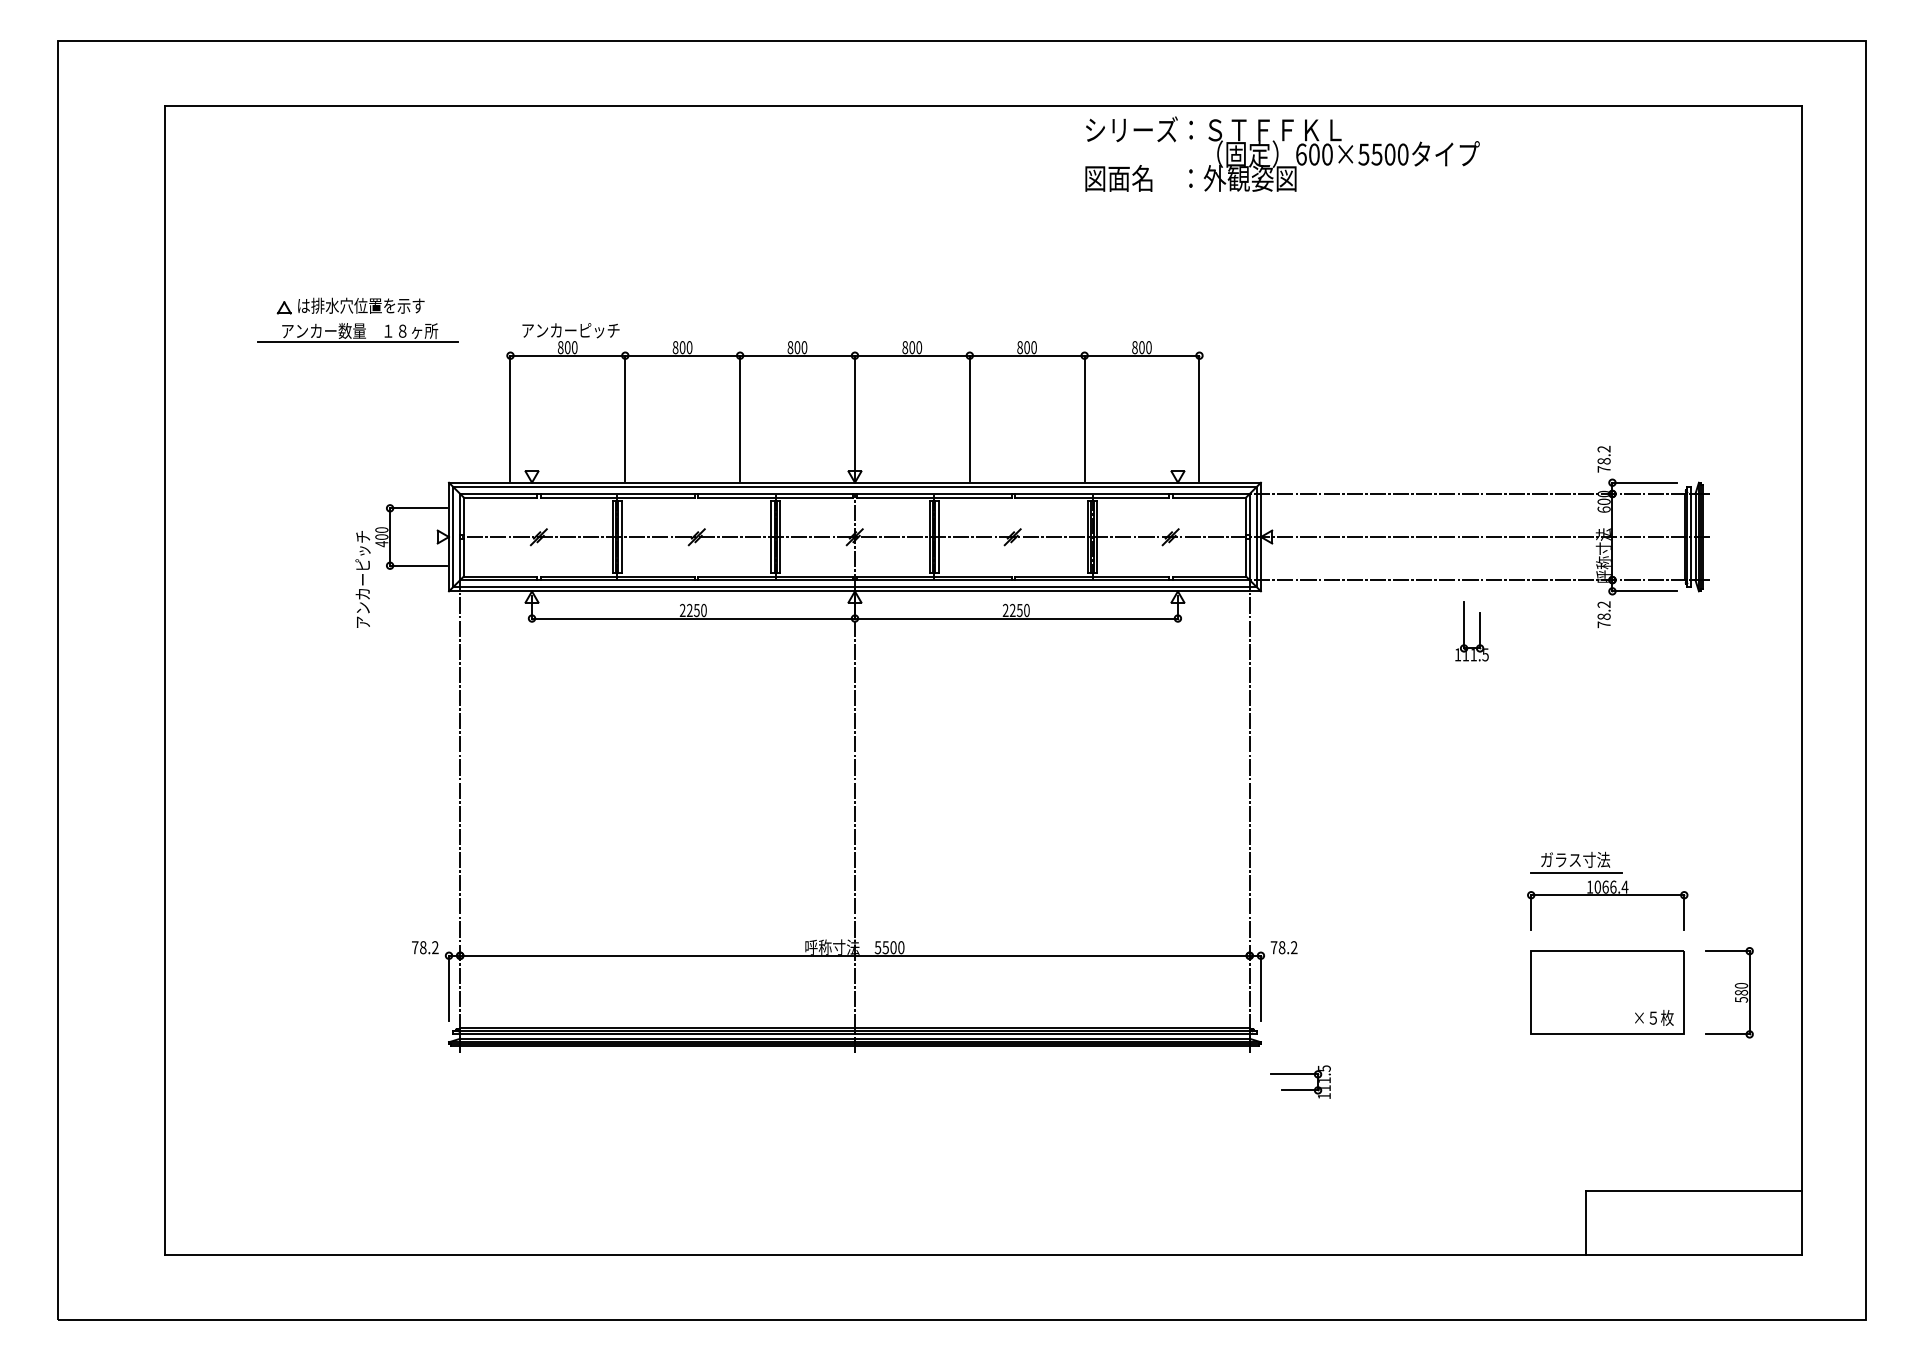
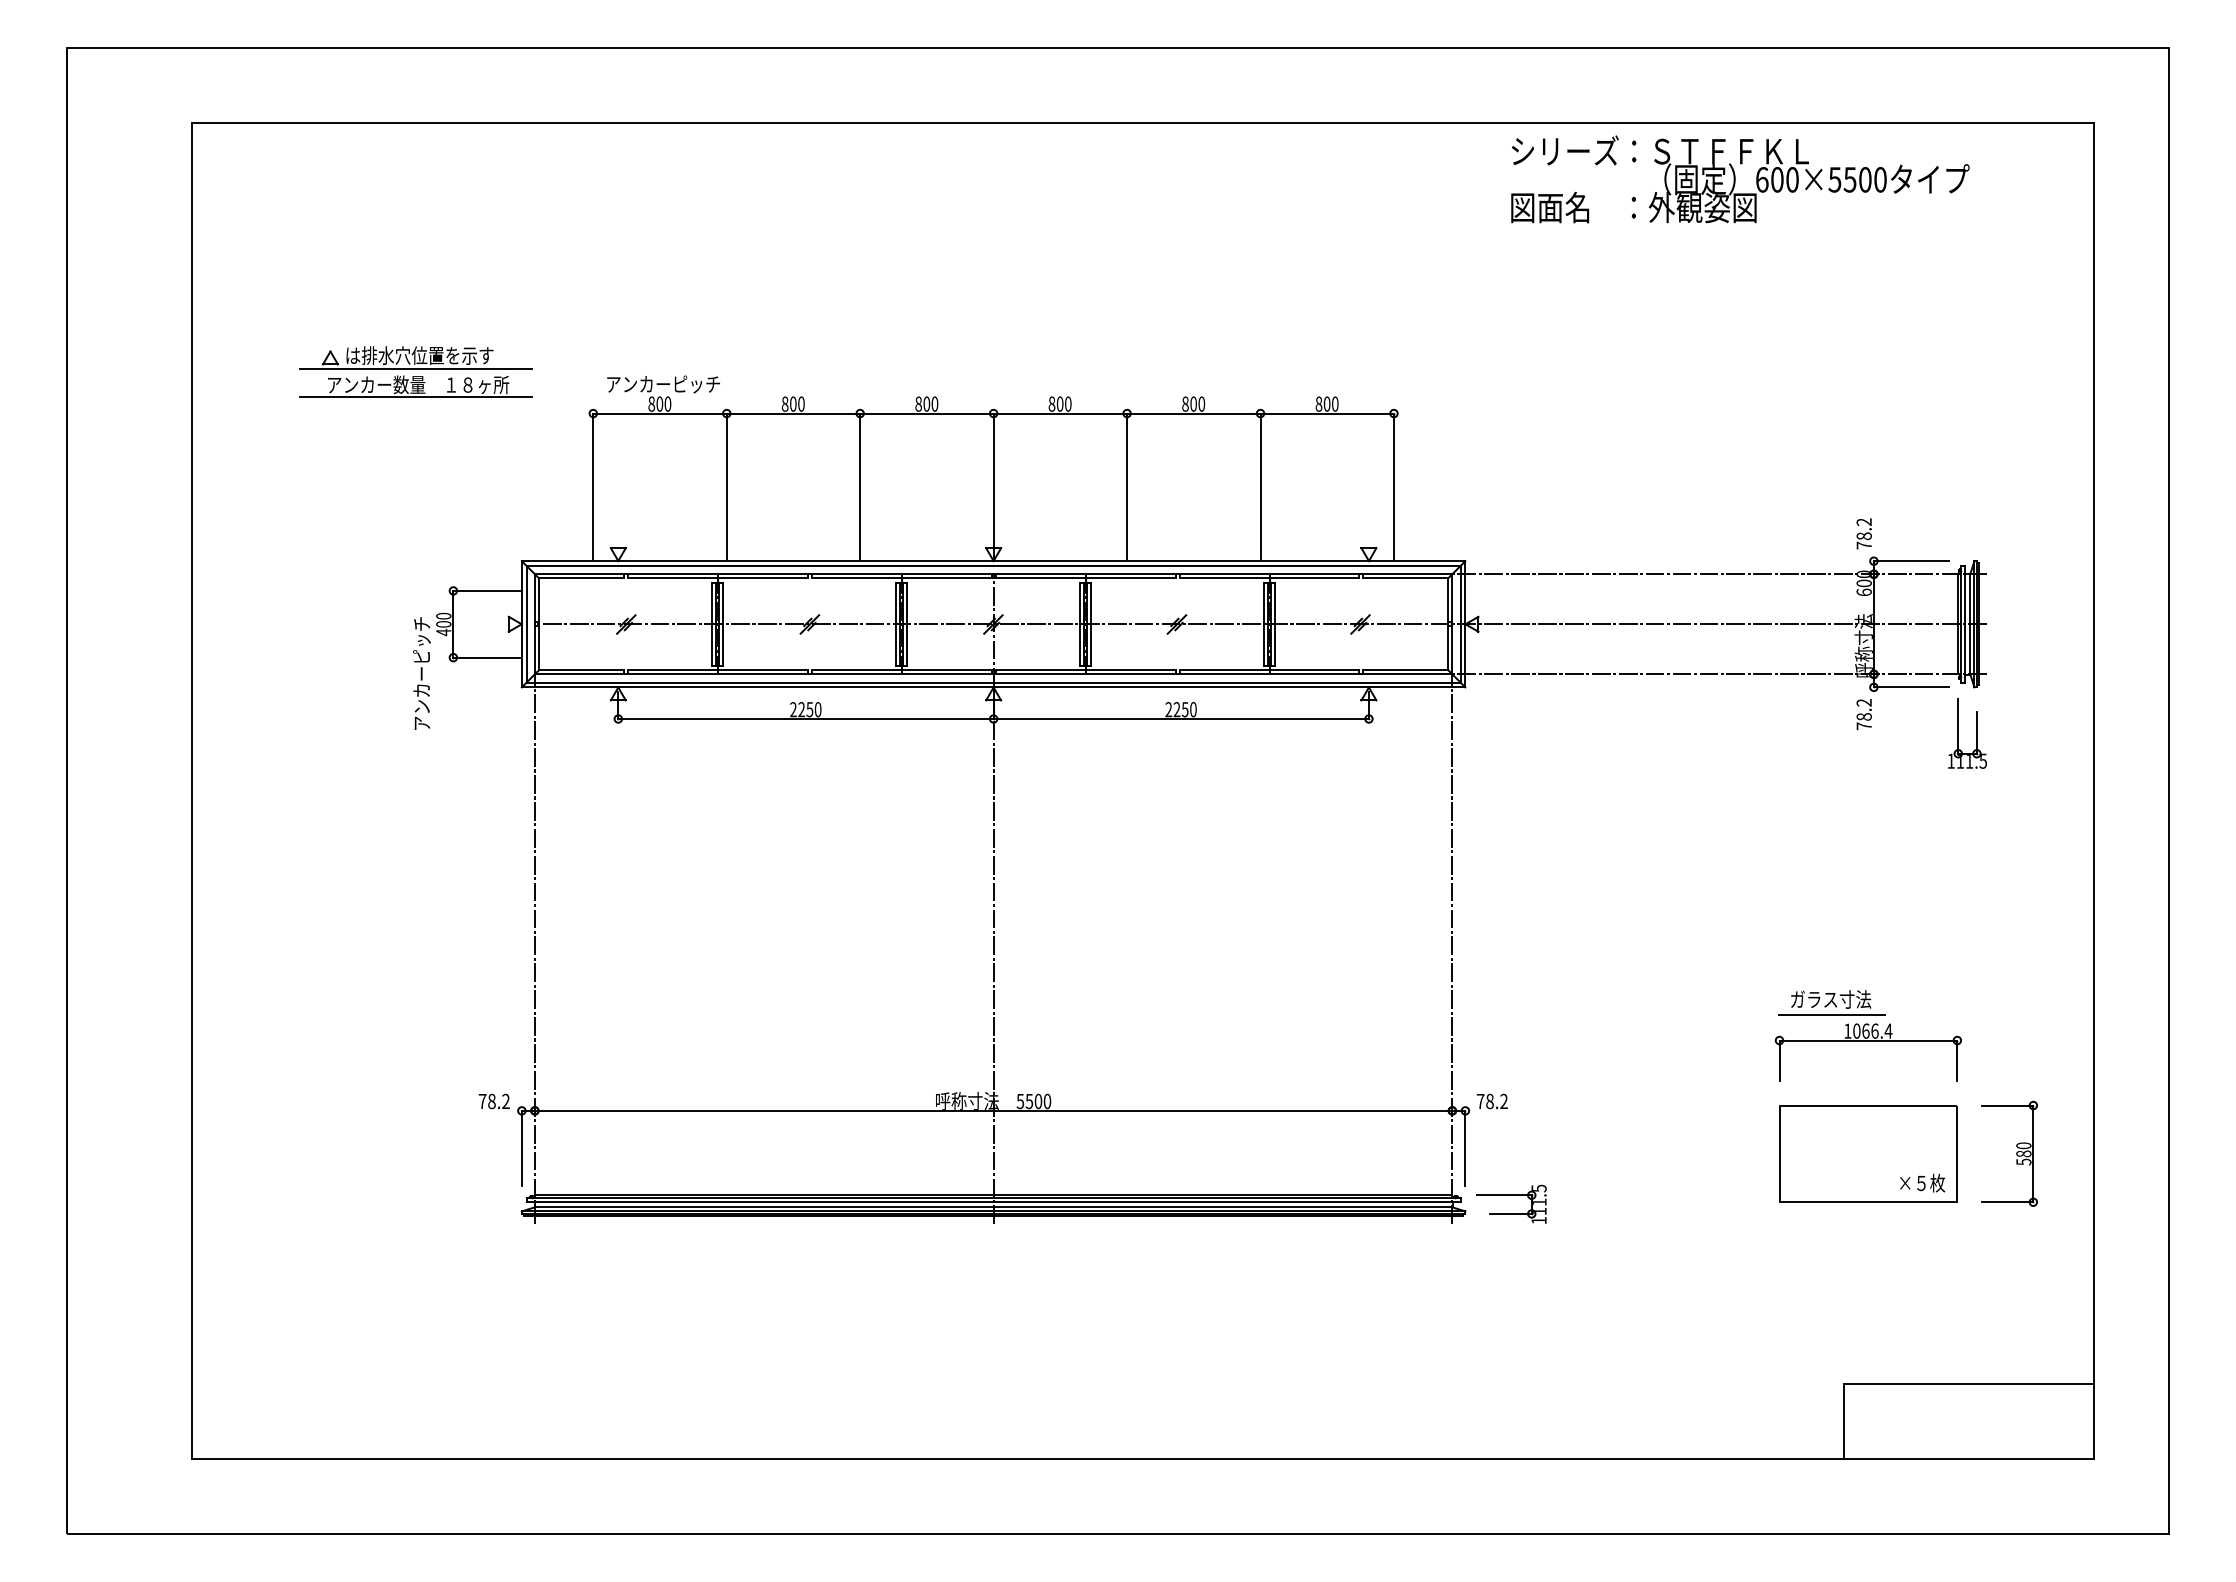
text: (1282, 153) -> (1740, 178), moved
line: (357, 317) -> (415, 369), added
part: (1464, 631) -> (1958, 734), moved
part: (1300, 1074) -> (1511, 1195), moved

